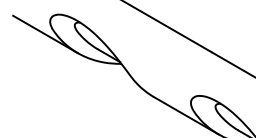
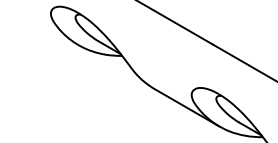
line: (44, 34) -> (45, 26), removed

